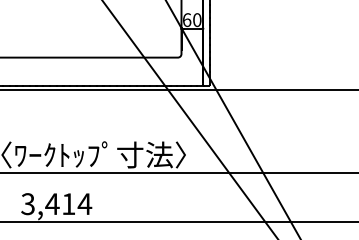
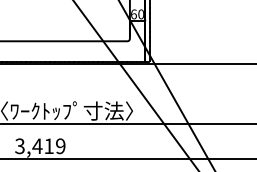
text: (84, 204) -> (60, 146), 3,414 -> 3,419

